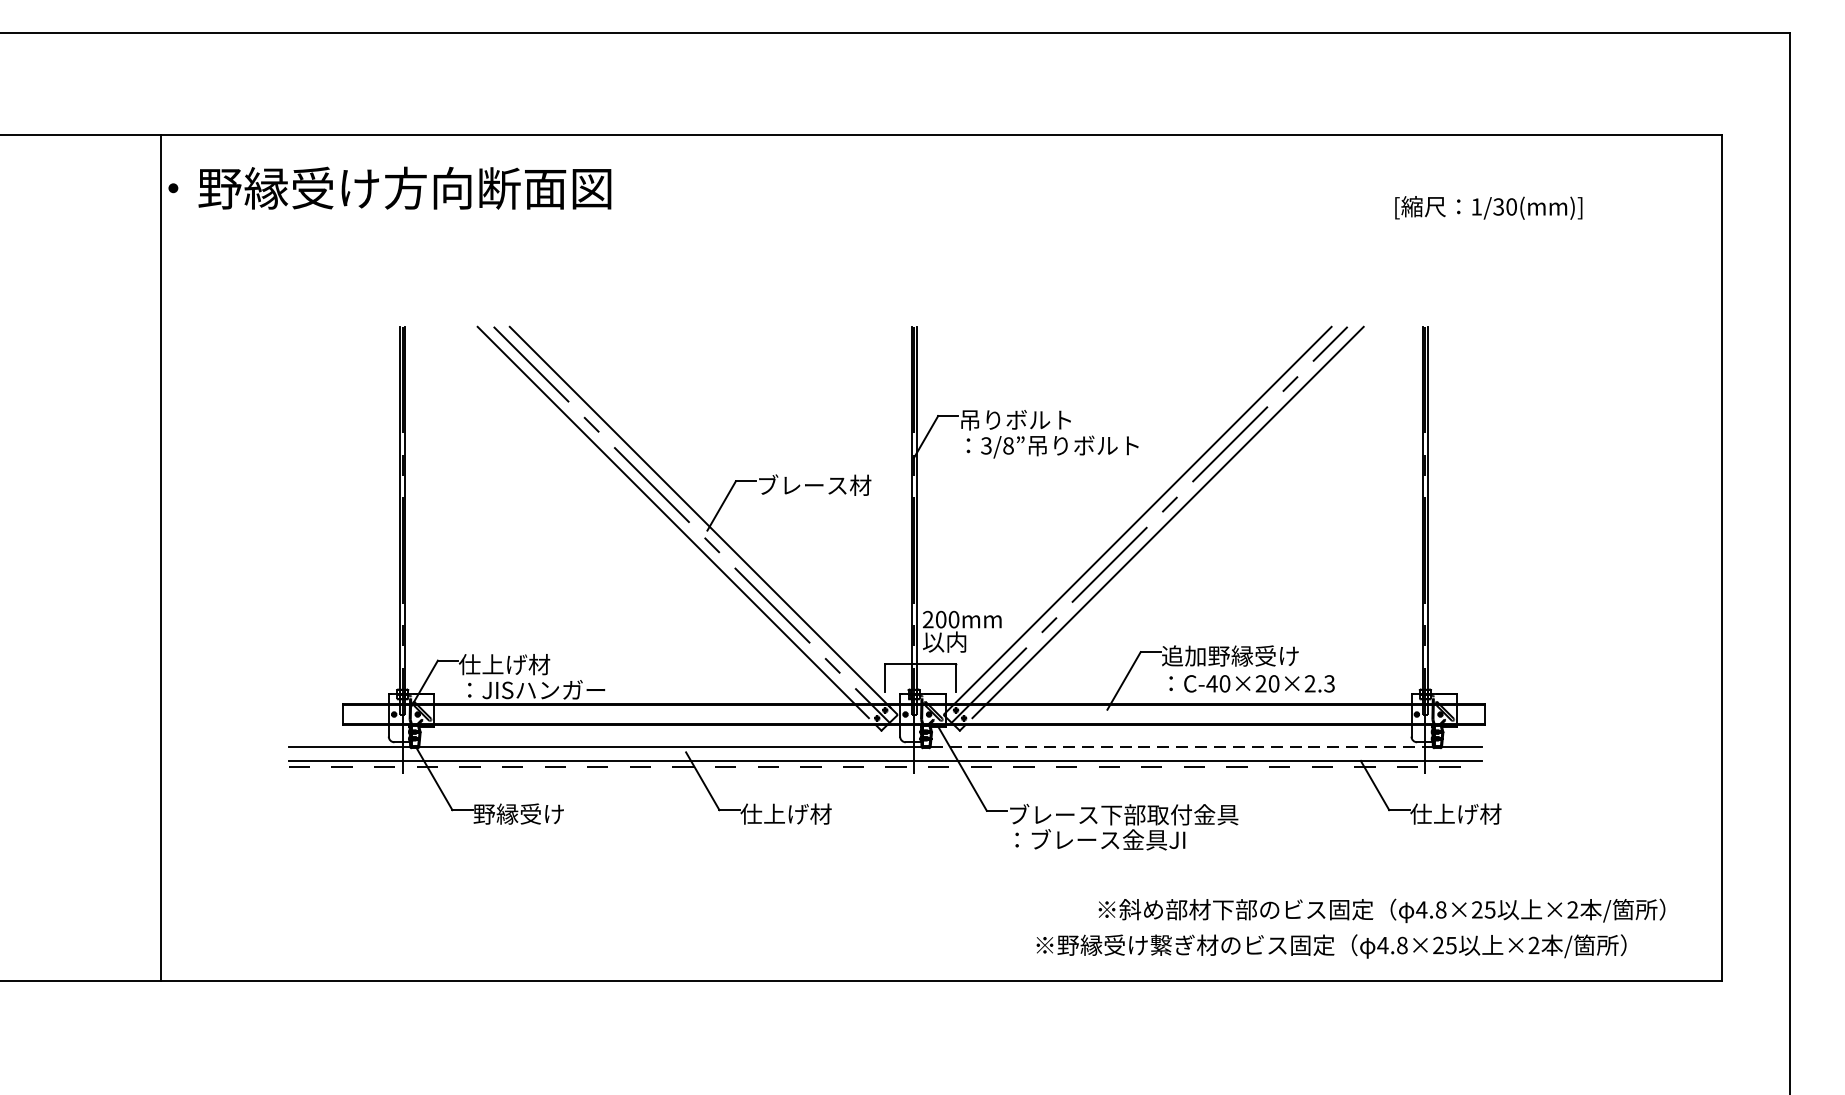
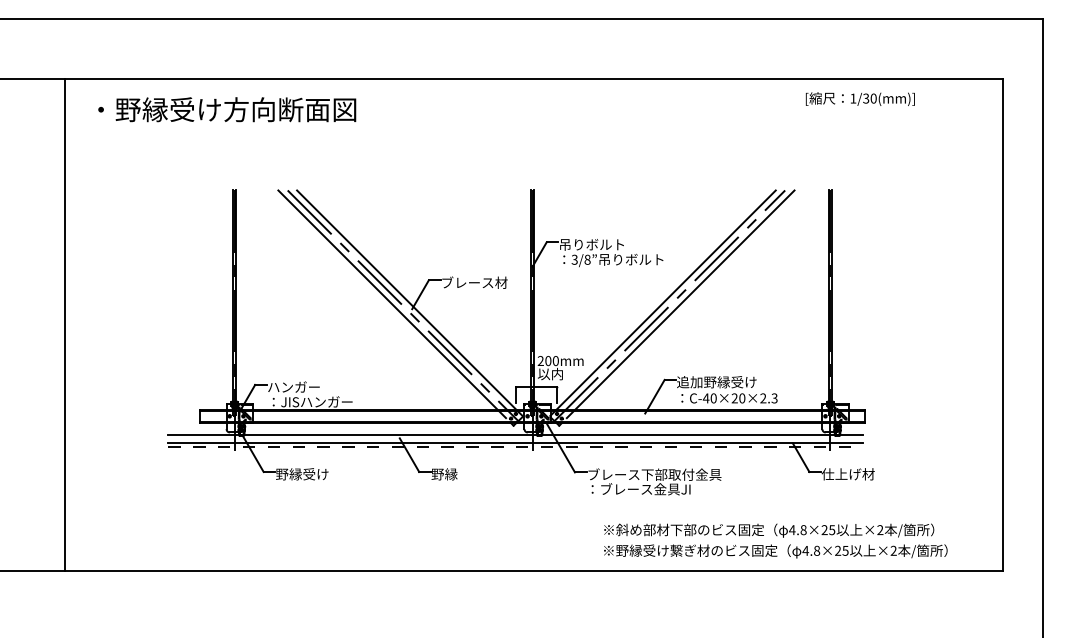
text: (1487, 206) -> (859, 98), moved
line: (160, 556) -> (64, 324), moved
text: (503, 665) -> (293, 387), 仕上げ材 -> ハンガー
line: (1183, 747) -> (689, 435), dashed -> solid
text: (785, 814) -> (457, 474), 仕上げ材 -> 野縁
text: (1382, 910) -> (769, 530), moved

